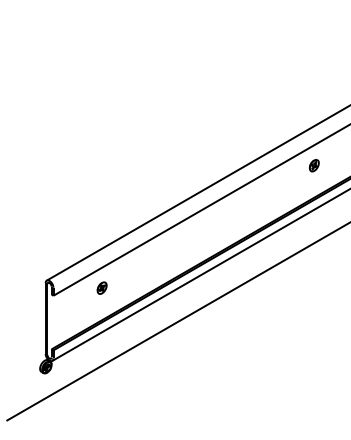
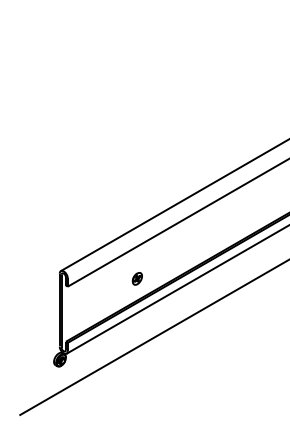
part: (101, 287) -> (136, 278), moved

